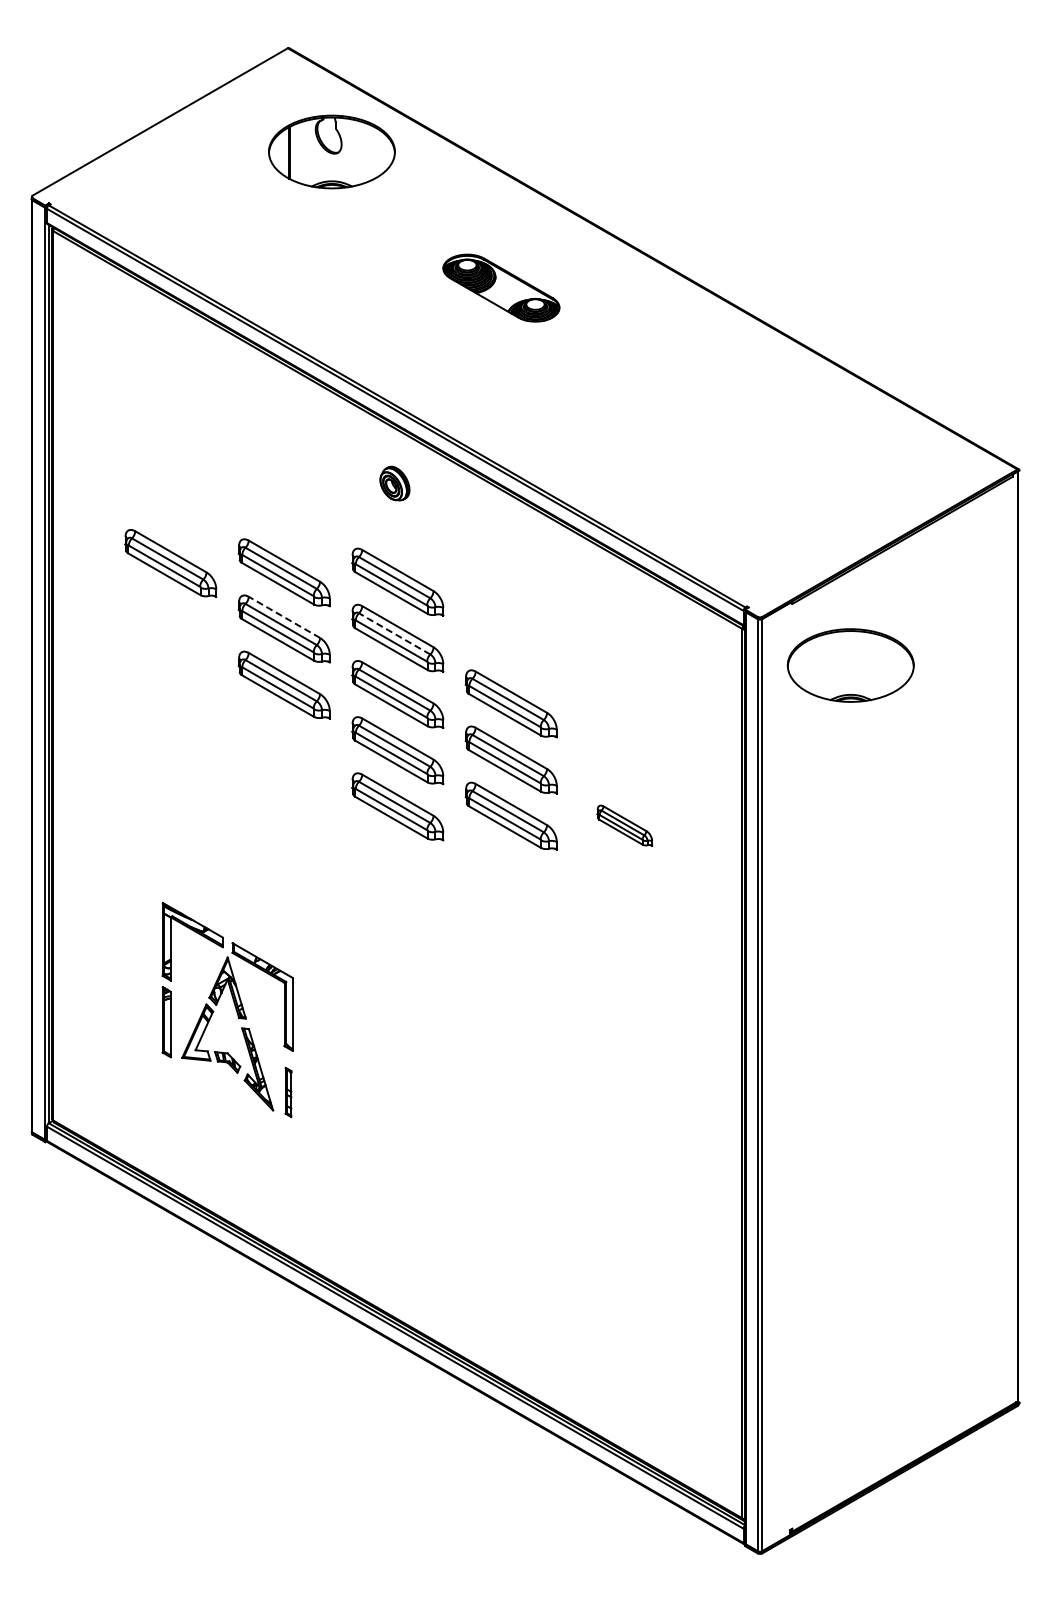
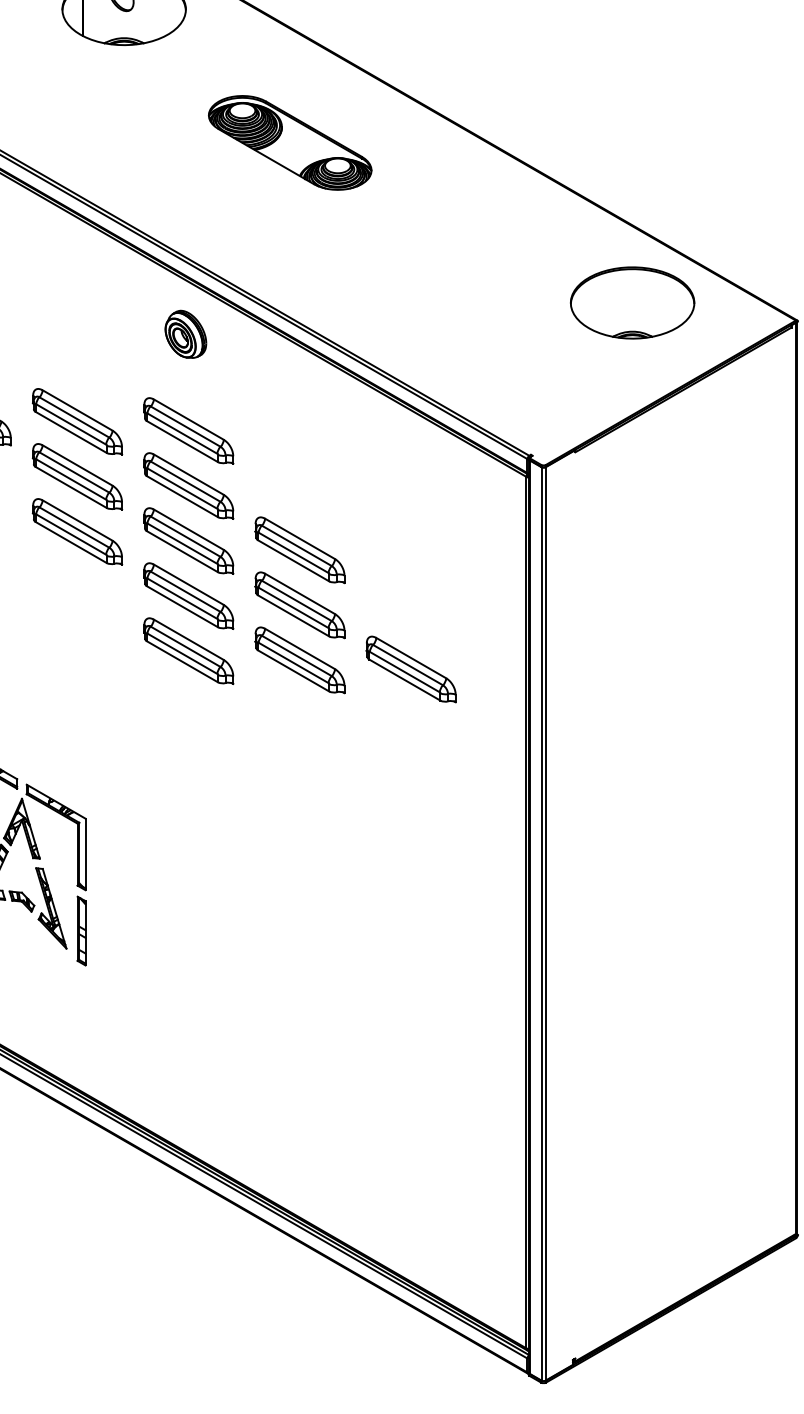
part: (501, 287) -> (290, 142), size x1.43
part: (394, 483) -> (185, 334), size x1.43
line: (284, 617) -> (77, 465), dashed -> solid
line: (394, 633) -> (185, 481), dashed -> solid
part: (850, 665) -> (632, 302), moved
part: (624, 825) -> (410, 669), size x1.67
part: (288, 1092) -> (81, 931), size x1.43

